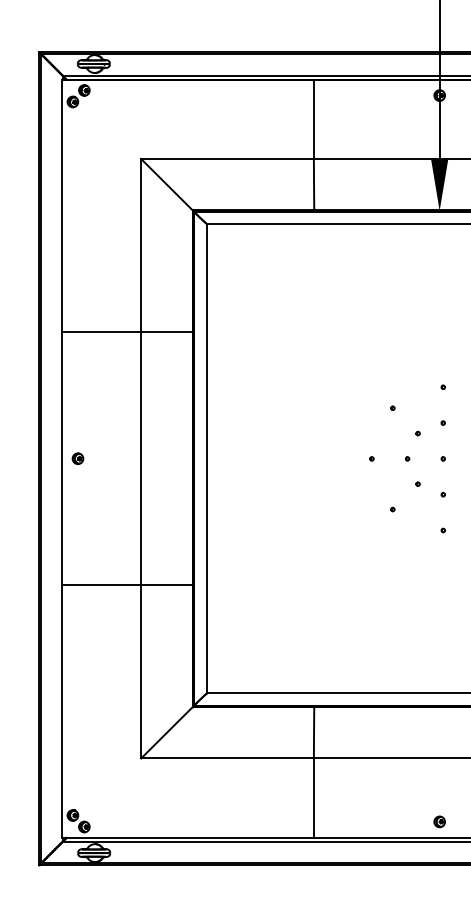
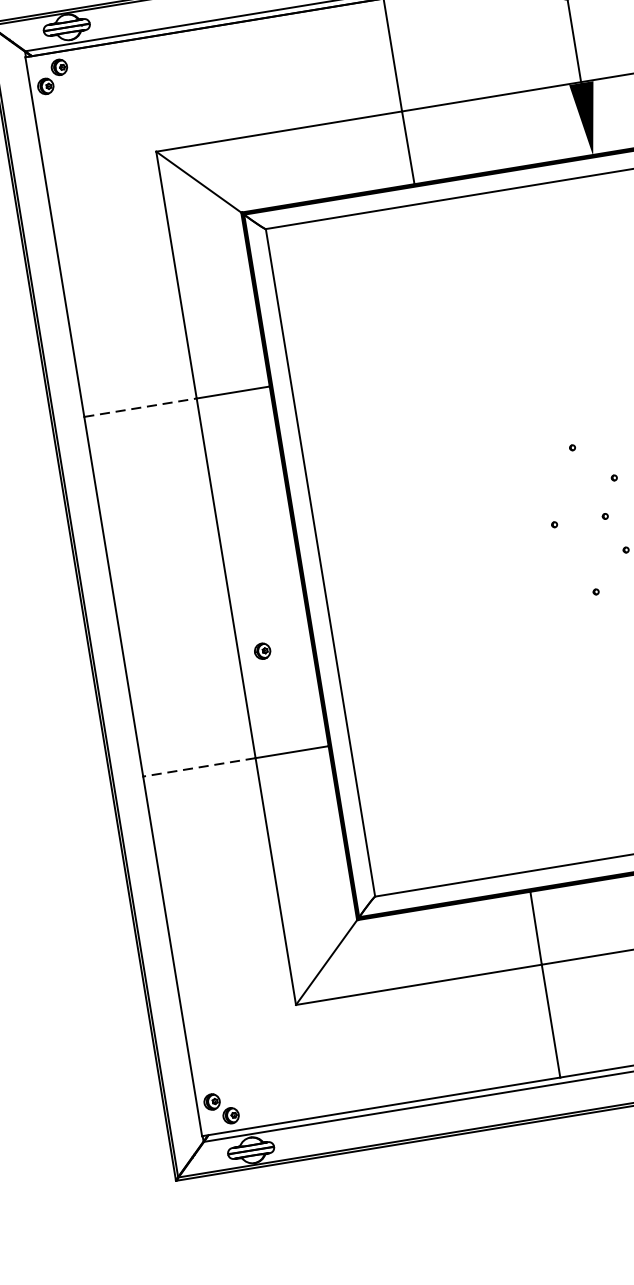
line: (102, 332) -> (141, 407), solid -> dashed
part: (77, 458) -> (261, 651), moved
line: (101, 585) -> (199, 767), solid -> dashed

